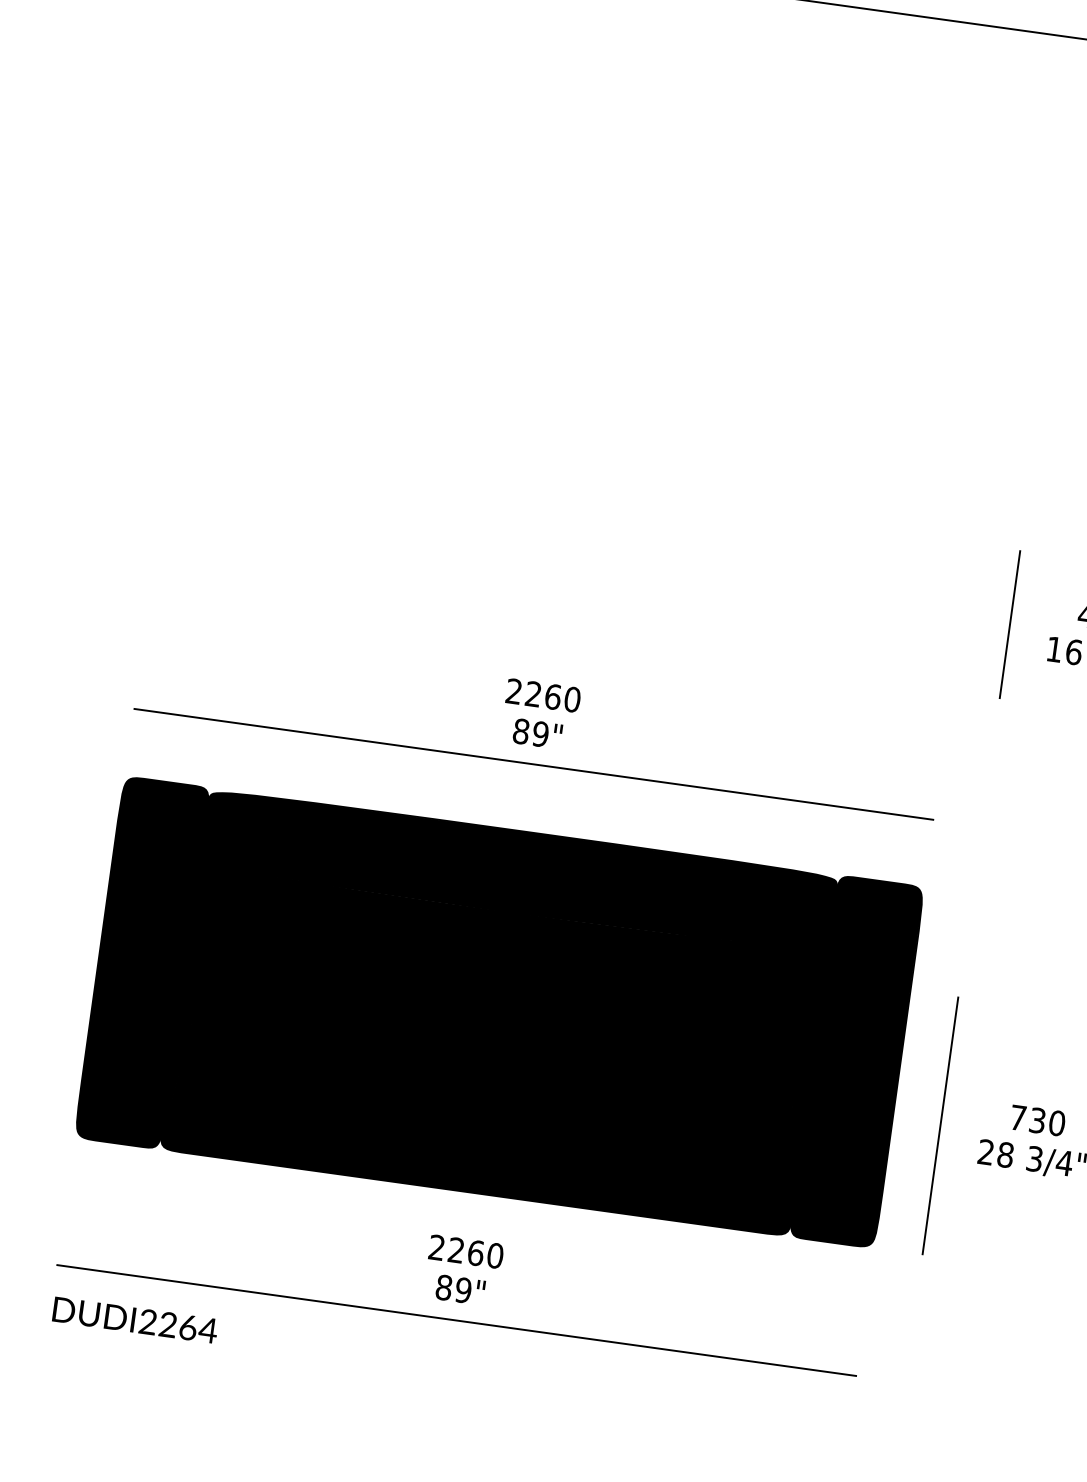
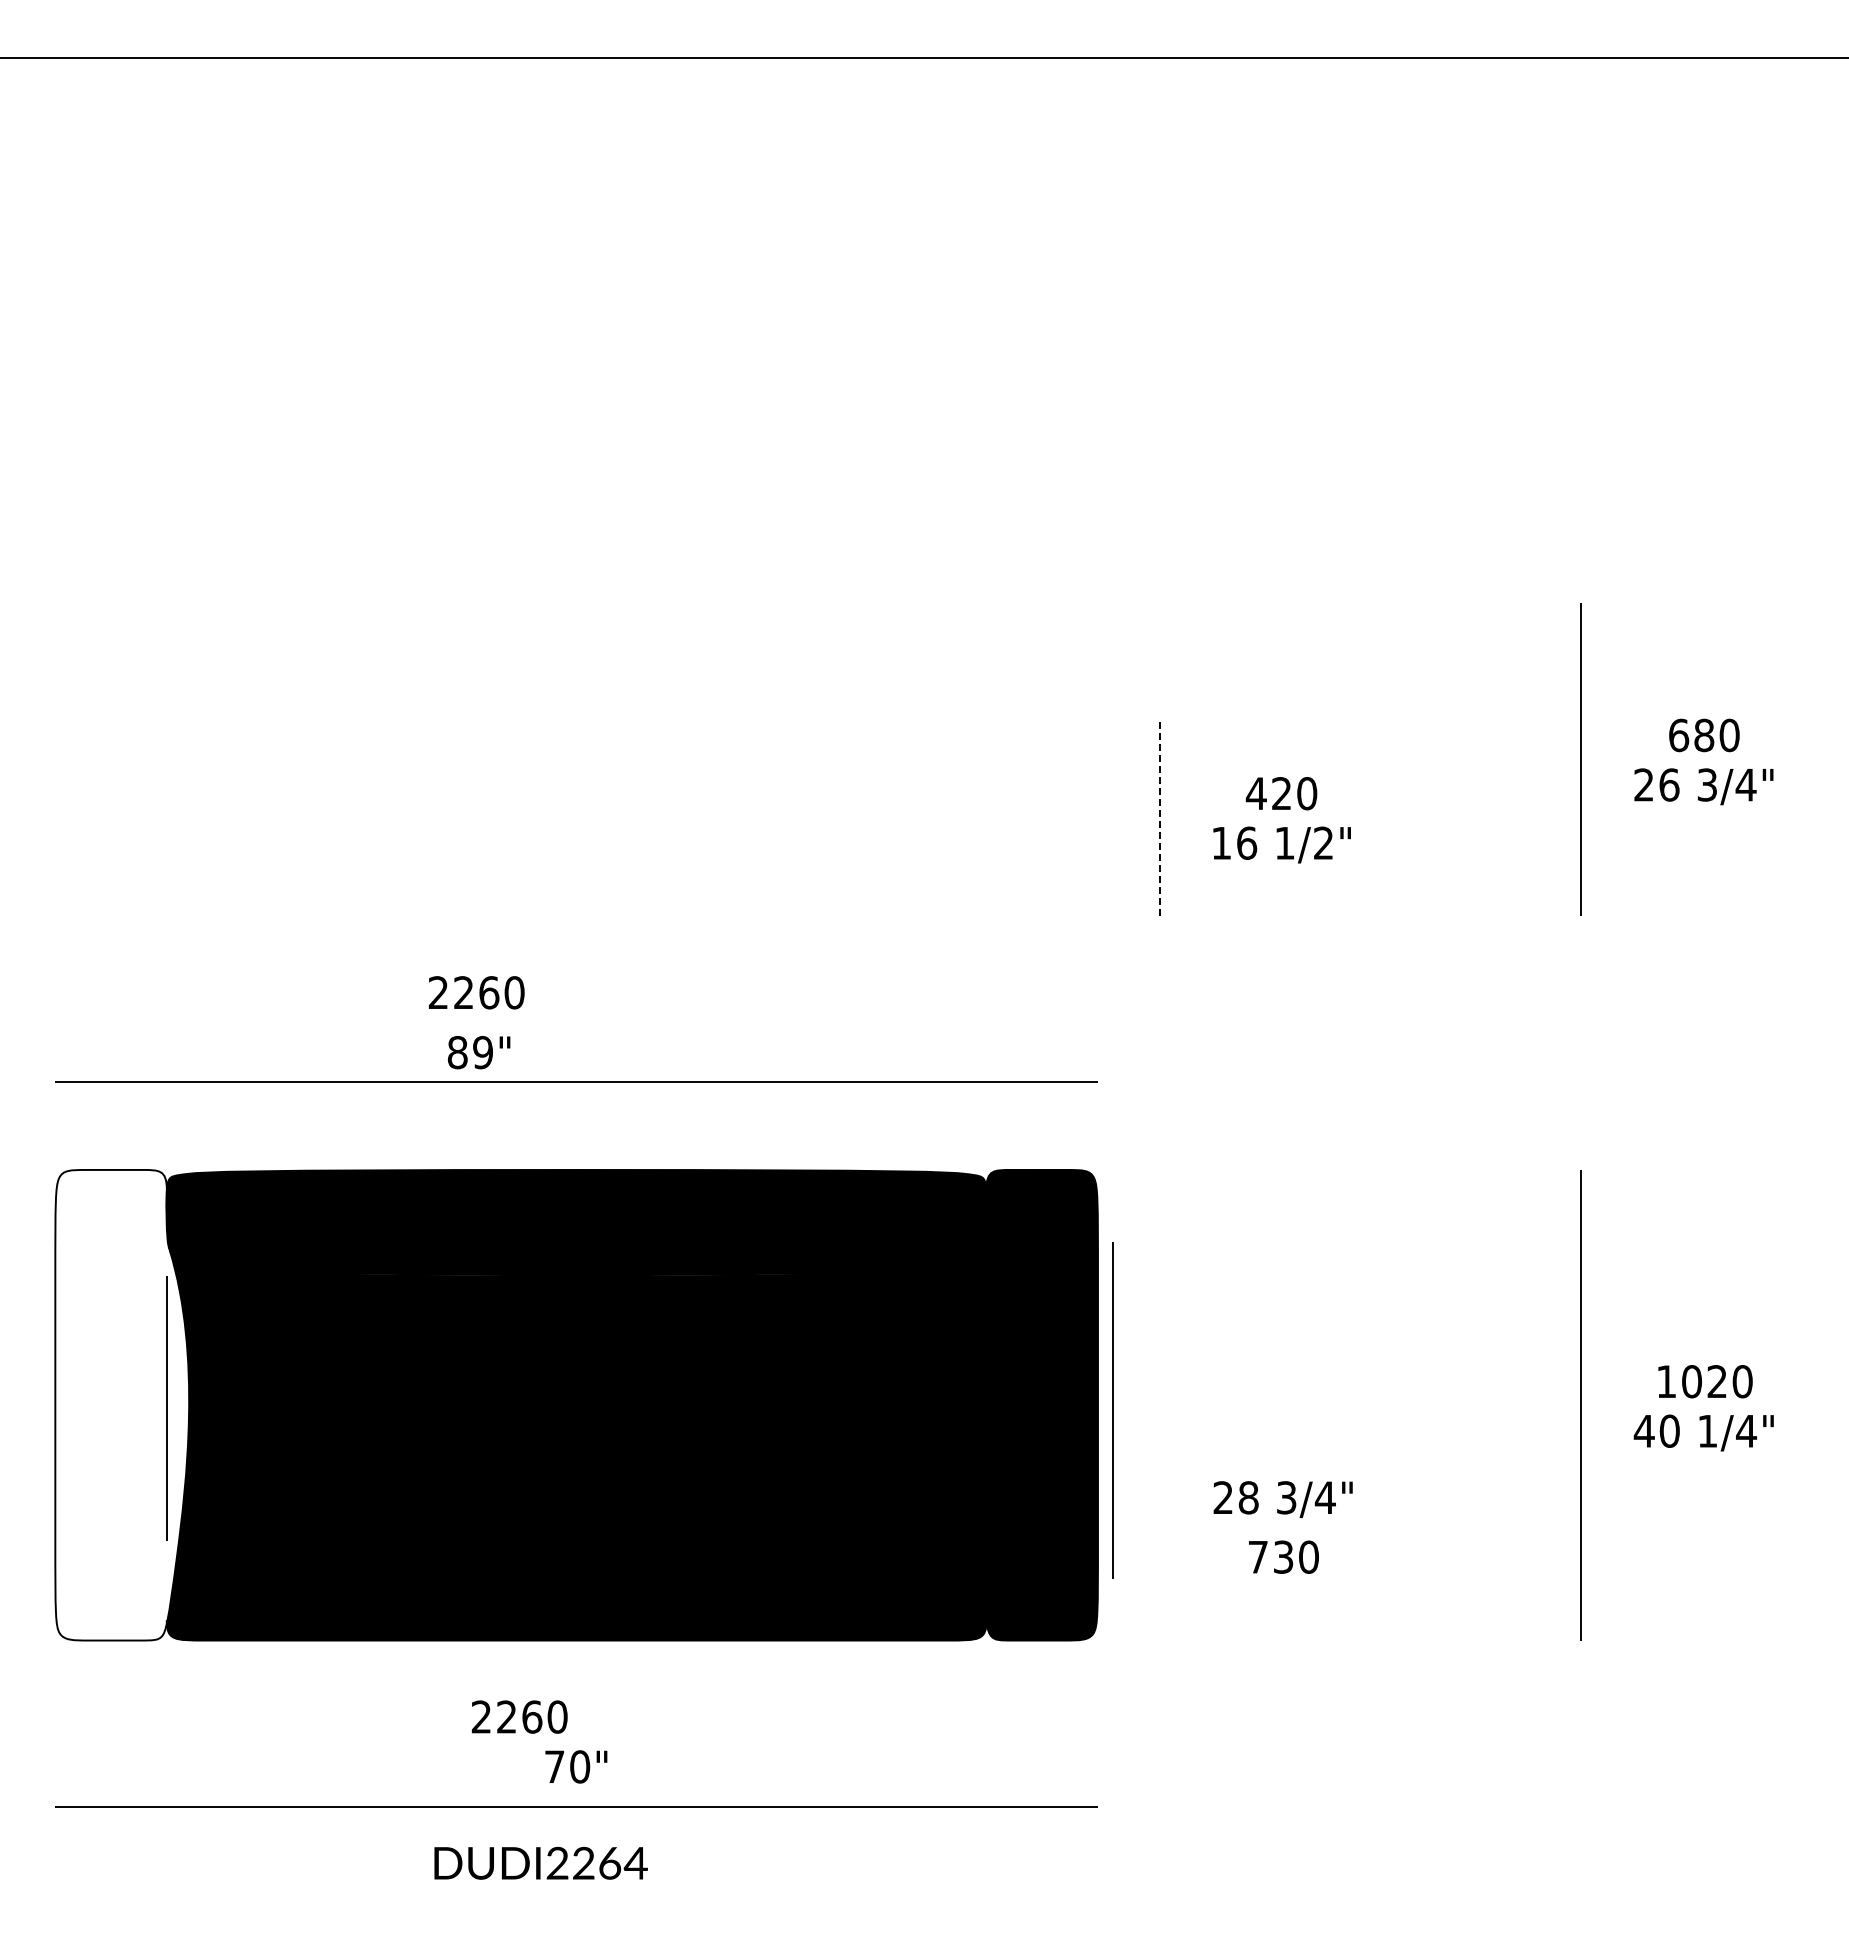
line: (1010, 624) -> (1160, 819), solid -> dashed
text: (543, 695) -> (476, 992), moved
text: (537, 733) -> (479, 1052), moved
fill: (150, 963) -> (122, 1404), removed
text: (1037, 1120) -> (1283, 1556), moved
line: (939, 1126) -> (1112, 1410), moved
text: (466, 1251) -> (519, 1716), moved
text: (453, 1288) -> (567, 1766), 89" -> 70"
text: (135, 1319) -> (540, 1862), moved

